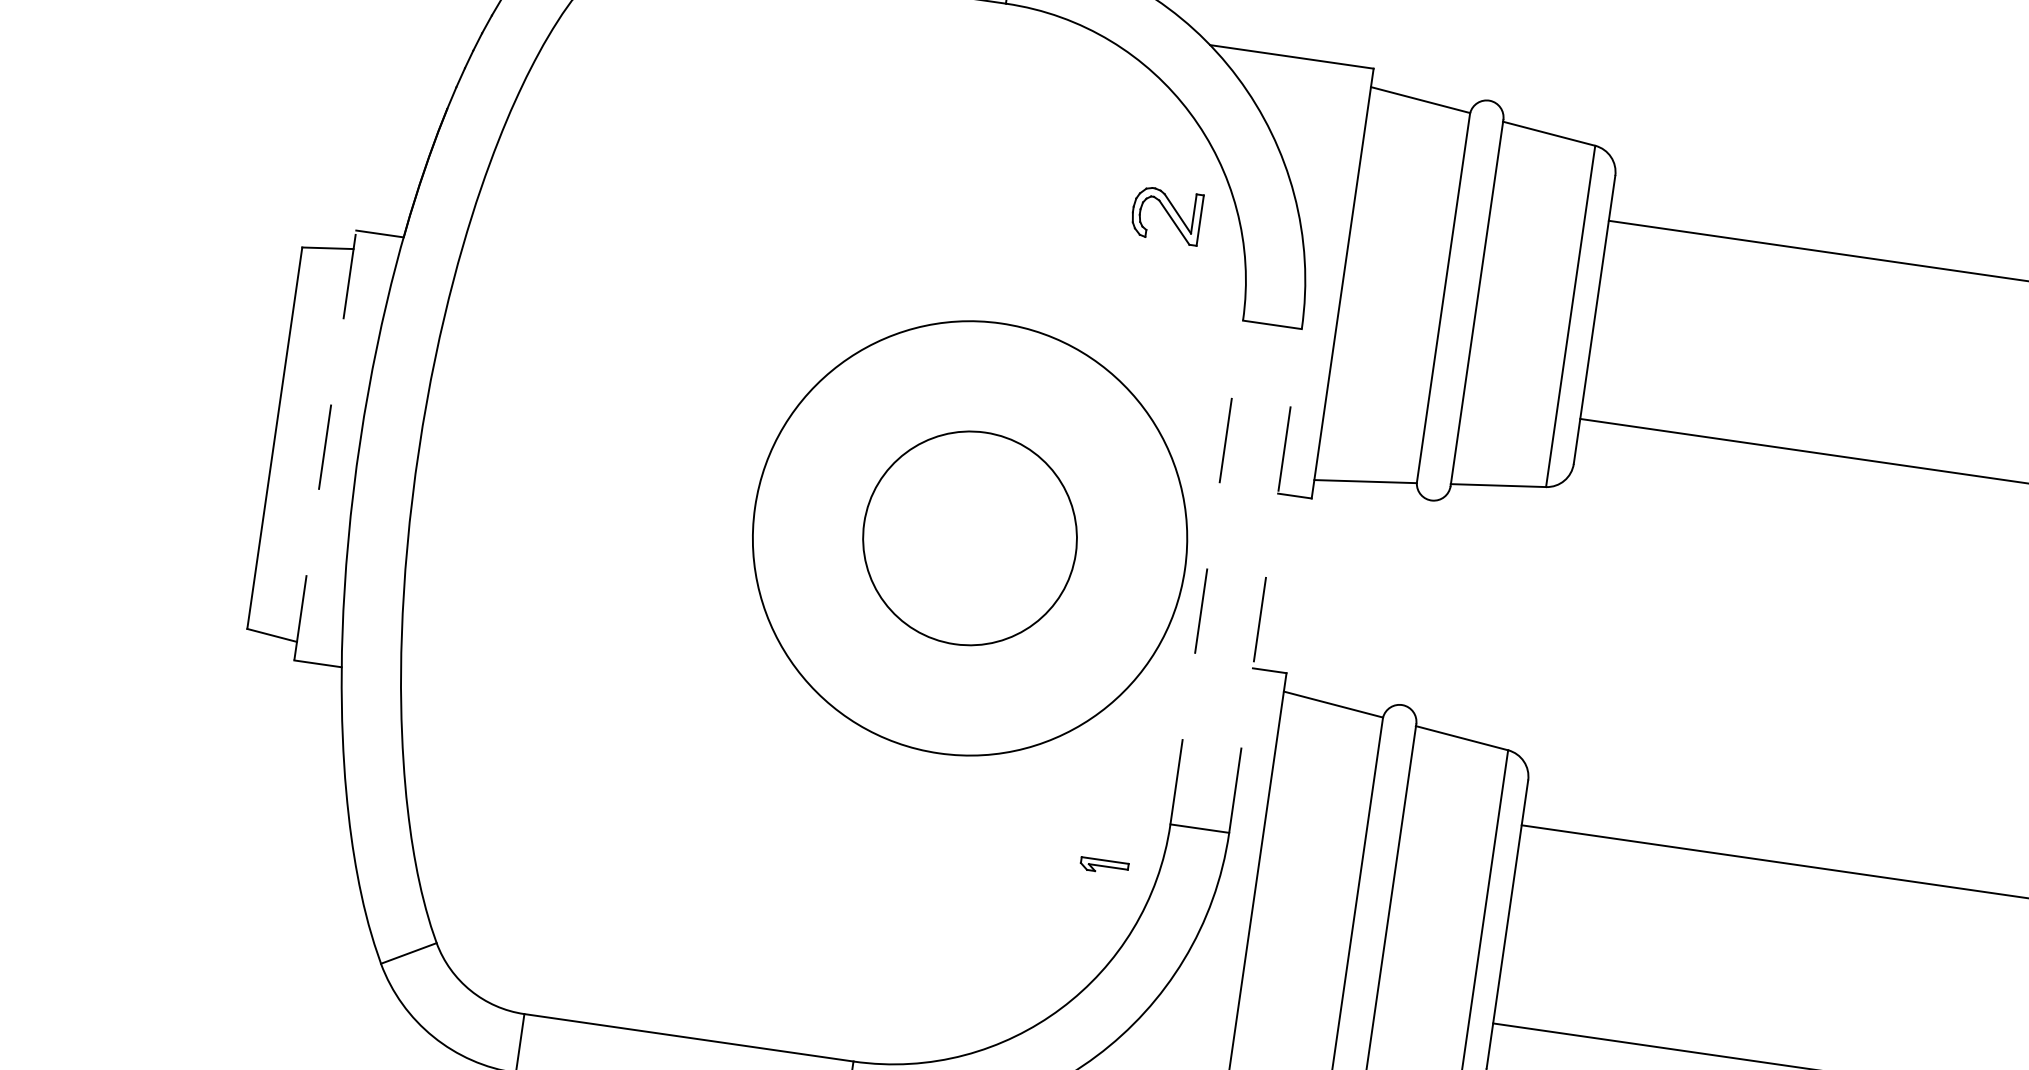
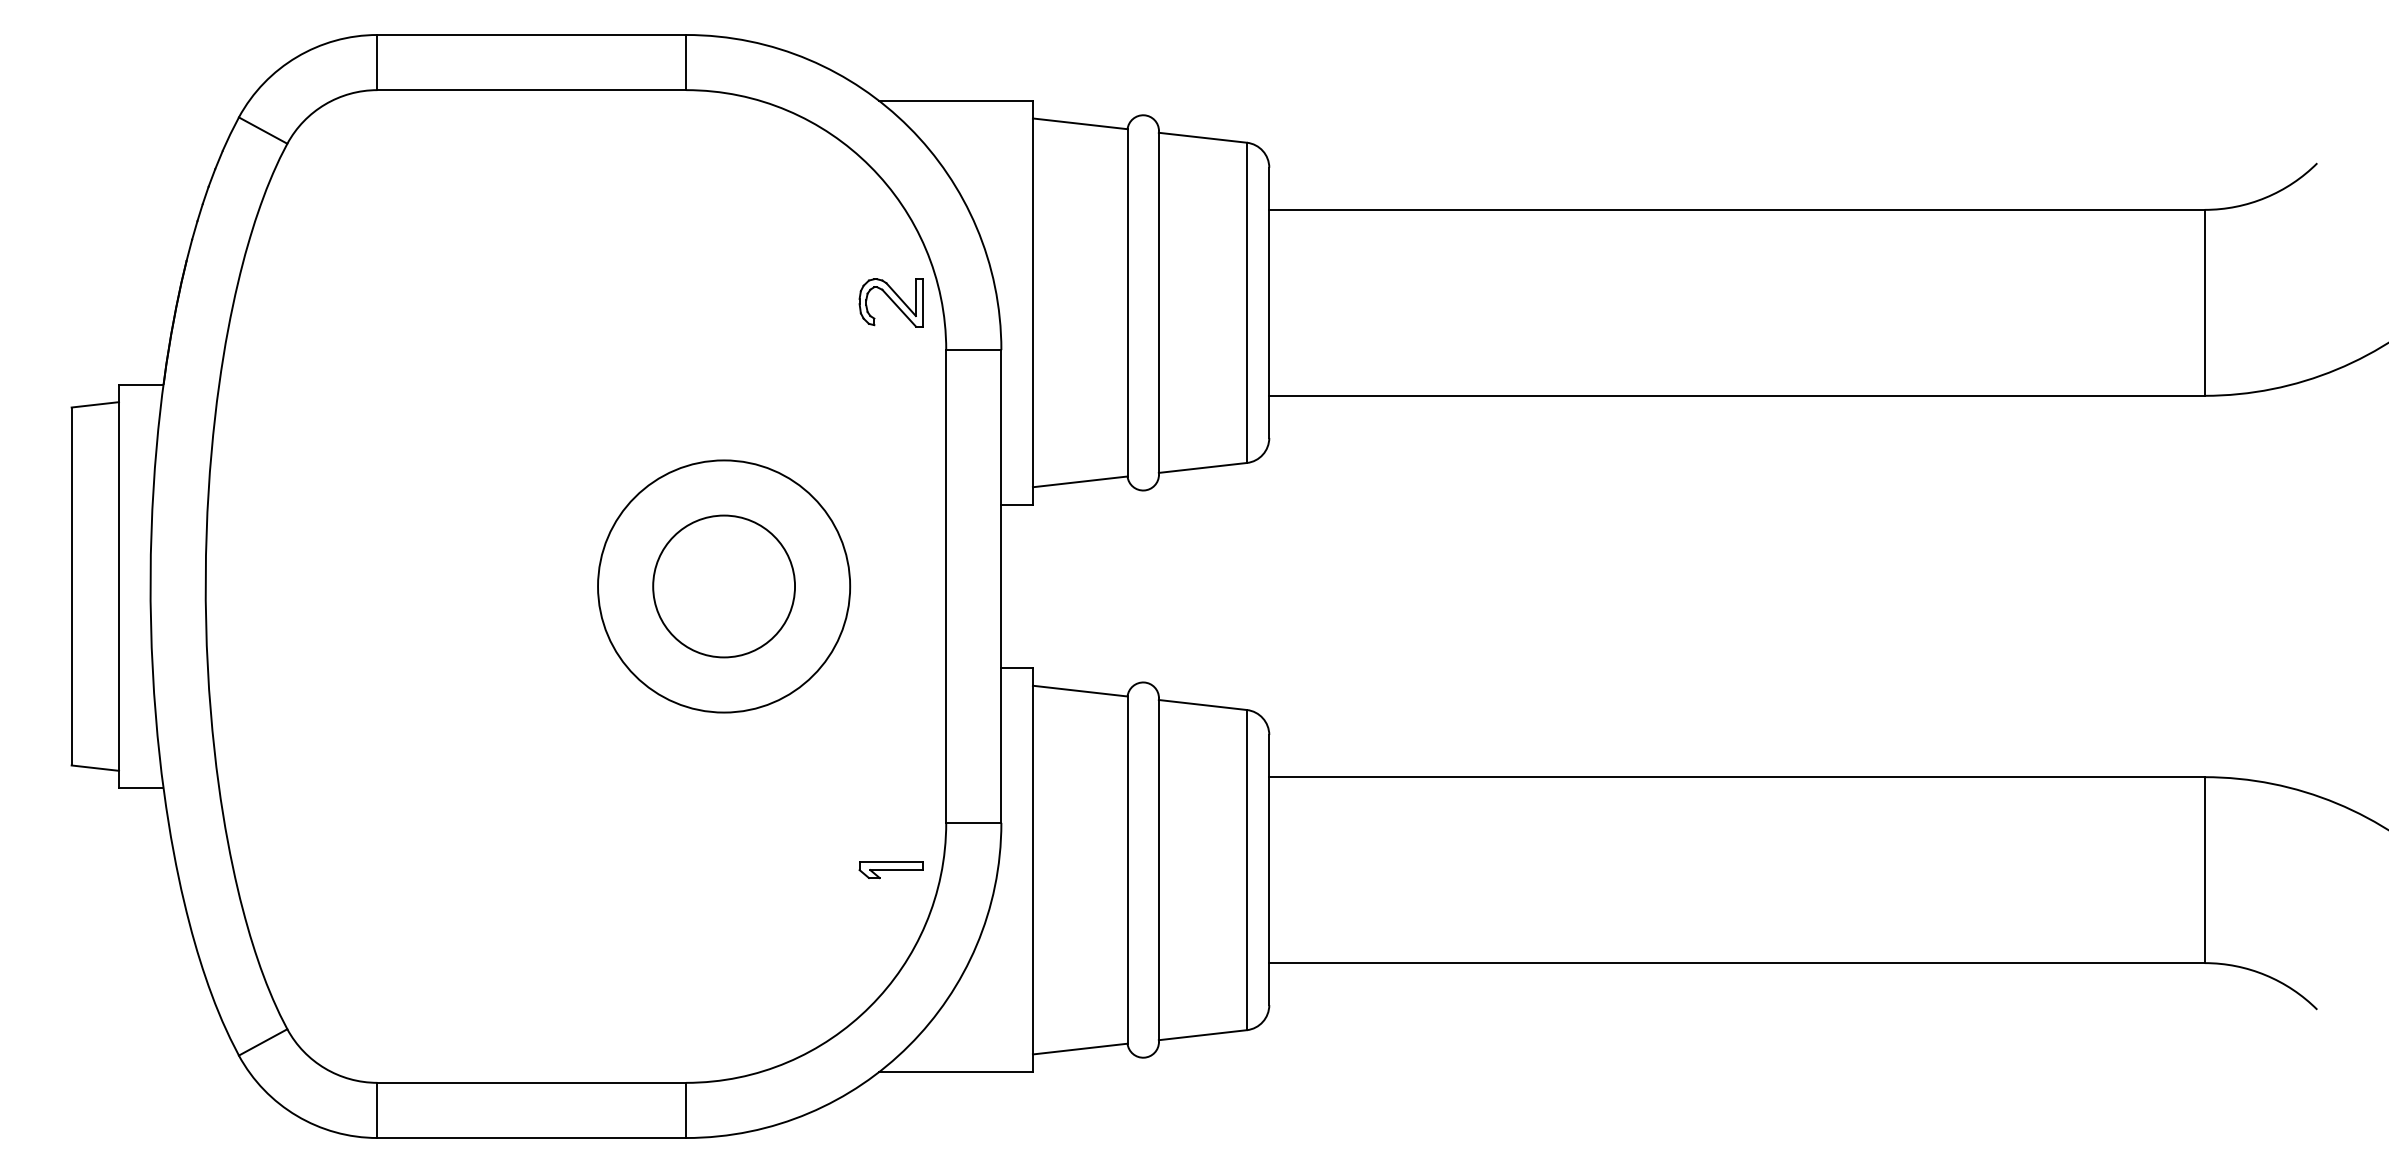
part: (1166, 215) -> (890, 302), moved
line: (325, 445) -> (119, 586), dashed -> solid
circle: (970, 538) -> (724, 586), size x0.62
circle: (970, 538) -> (724, 586), size x0.71
line: (1207, 572) -> (946, 586), dashed -> solid
line: (1265, 581) -> (1001, 586), dashed -> solid
part: (1103, 866) -> (890, 870), size x1.43

